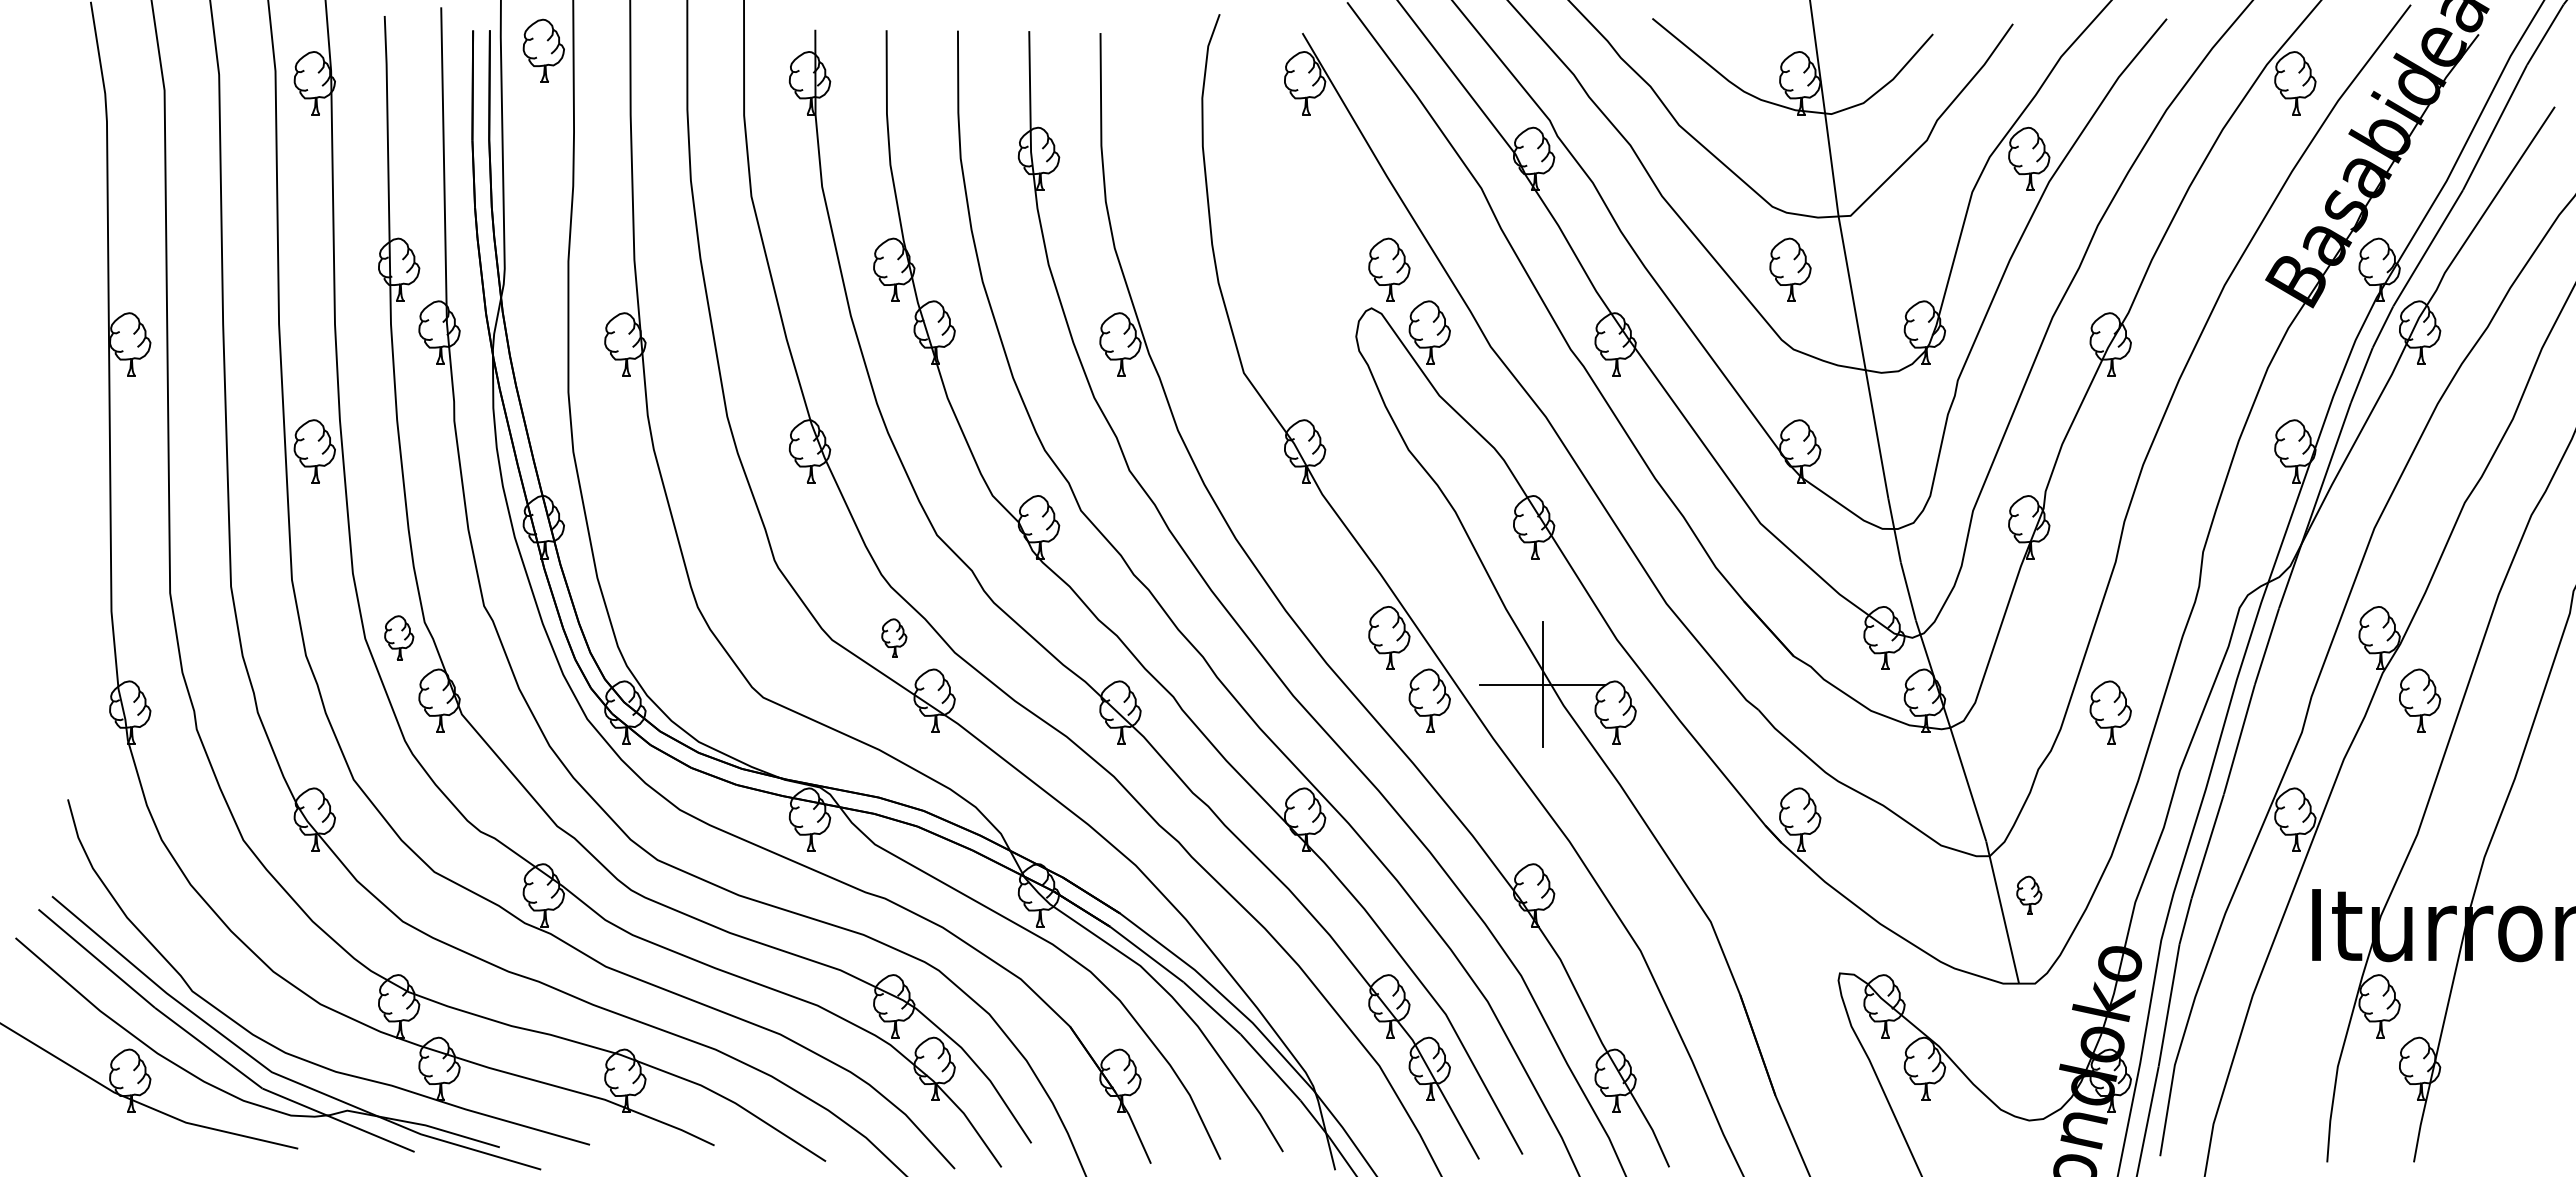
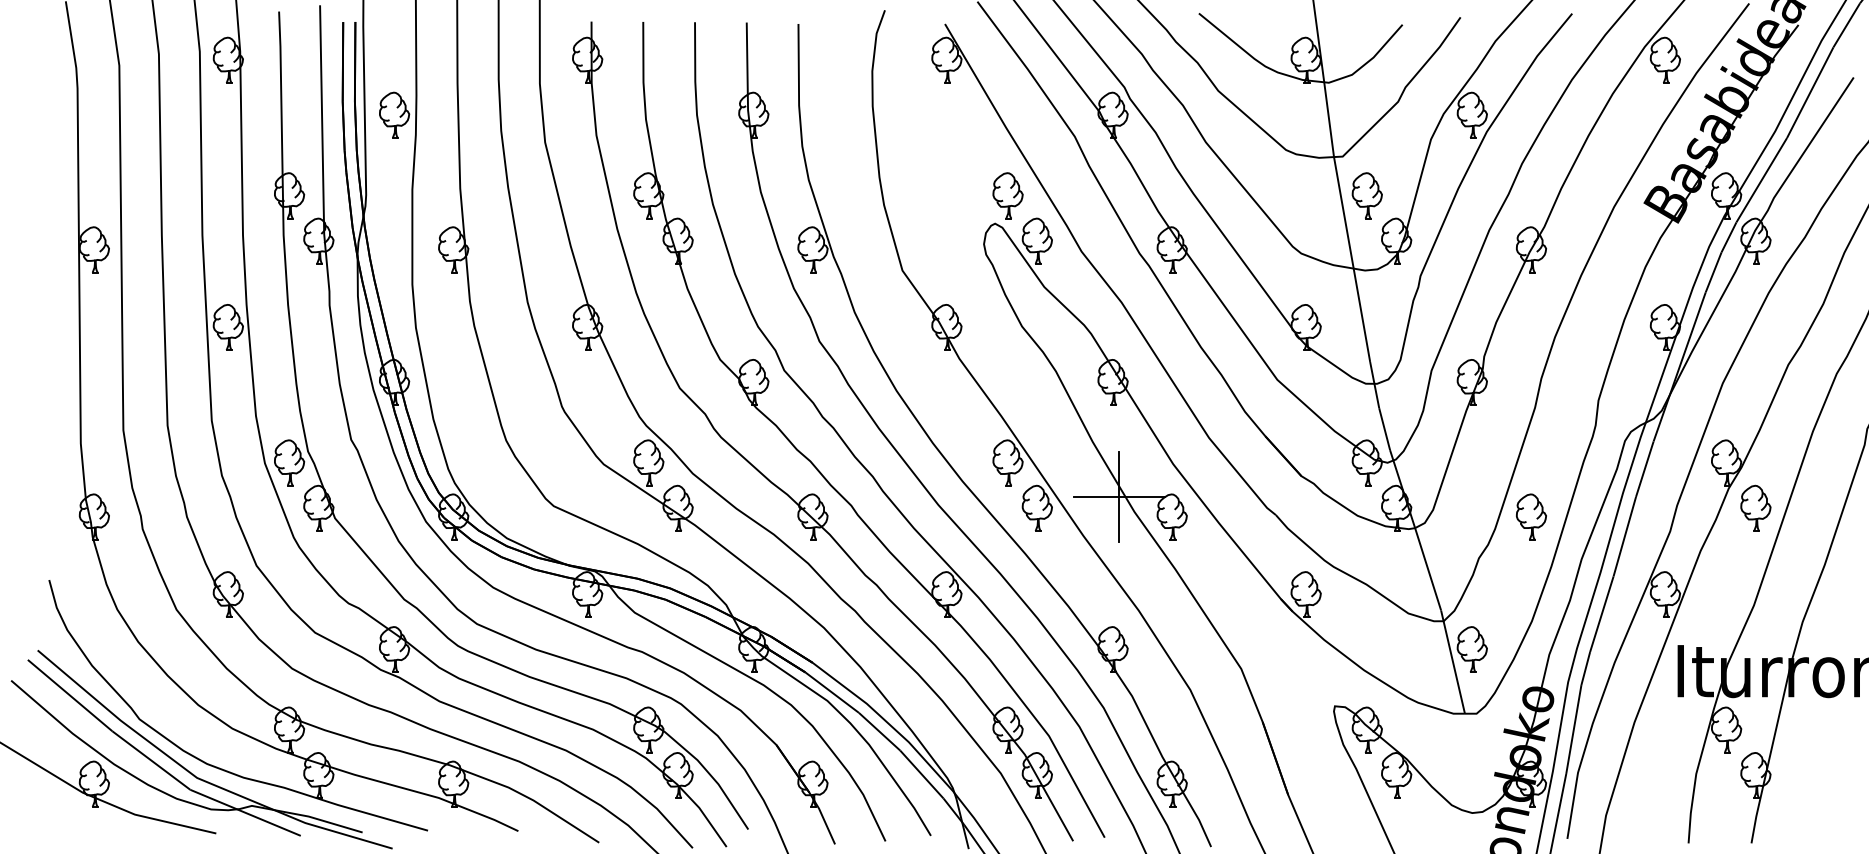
part: (543, 50) -> (394, 114), moved
part: (1790, 269) -> (1367, 195), moved
part: (399, 637) -> (289, 462), size x1.43
part: (894, 637) -> (648, 462), size x1.67
part: (2029, 895) -> (1472, 649), size x1.67

